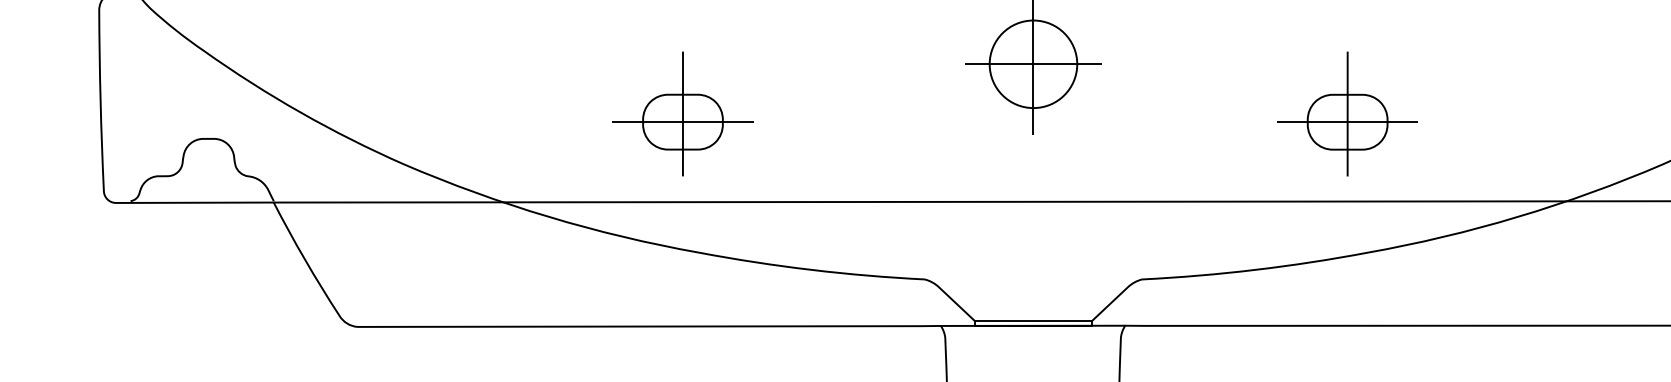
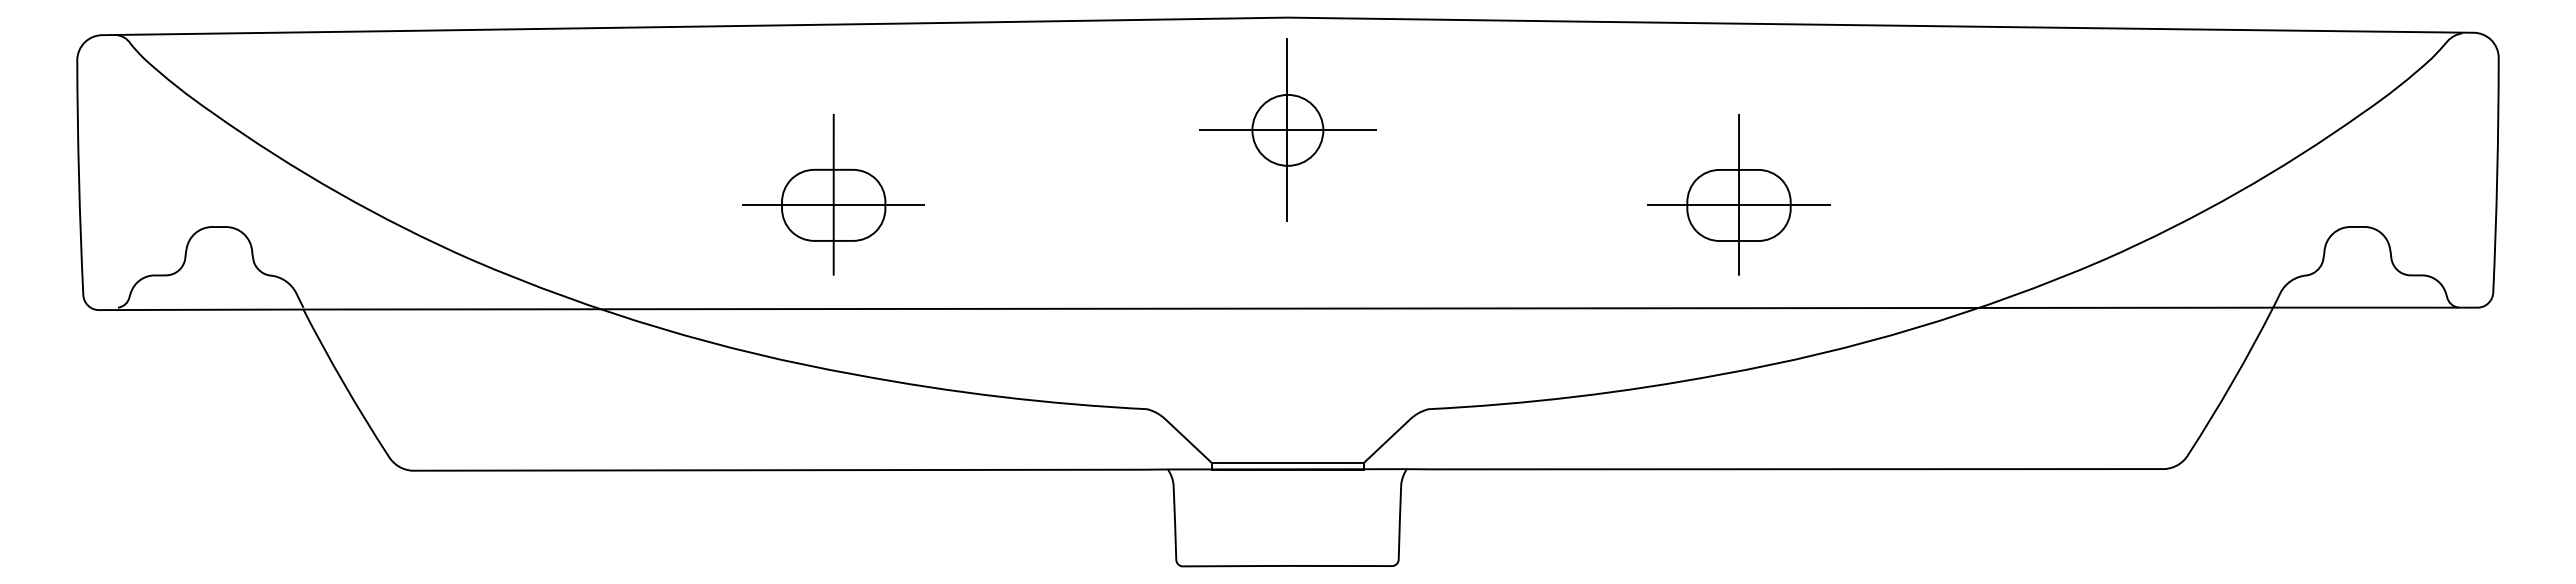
circle: (1033, 63) -> (1287, 129), size x0.62
part: (1347, 113) -> (1738, 194), moved

